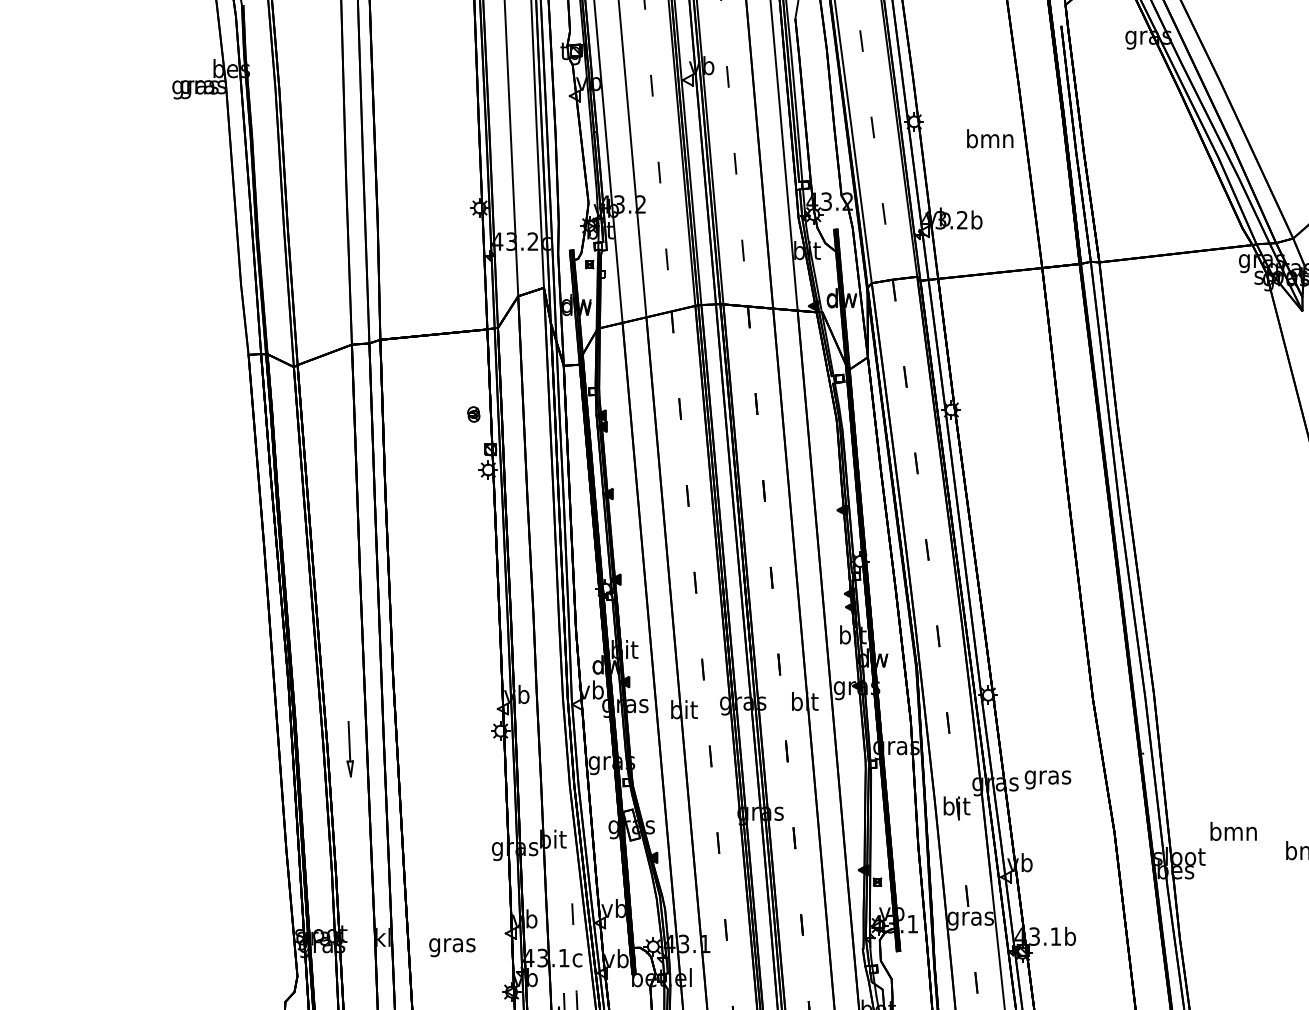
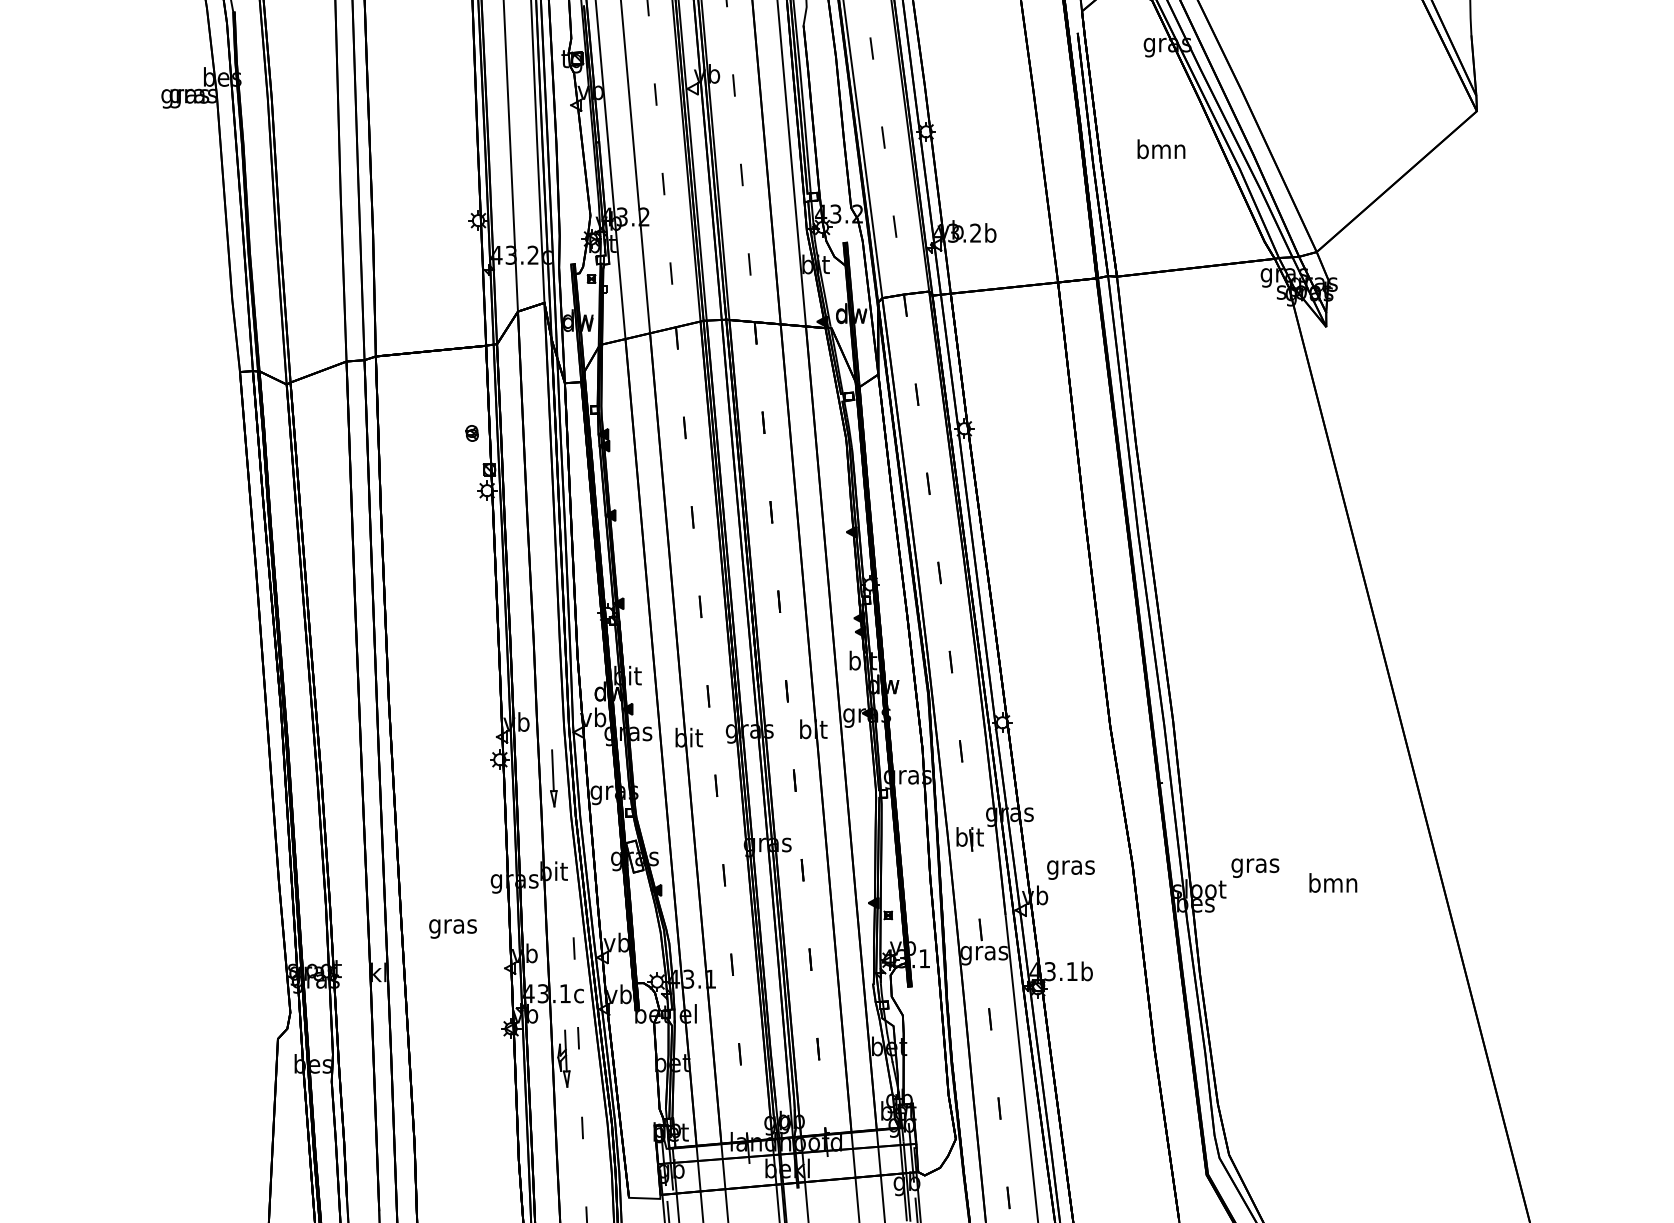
text: (990, 139) -> (1161, 149), moved
part: (349, 749) -> (553, 778), moved
text: (1047, 779) -> (1070, 869), moved
text: (1233, 833) -> (1255, 865), bmn -> gras
text: (451, 947) -> (452, 928), moved

